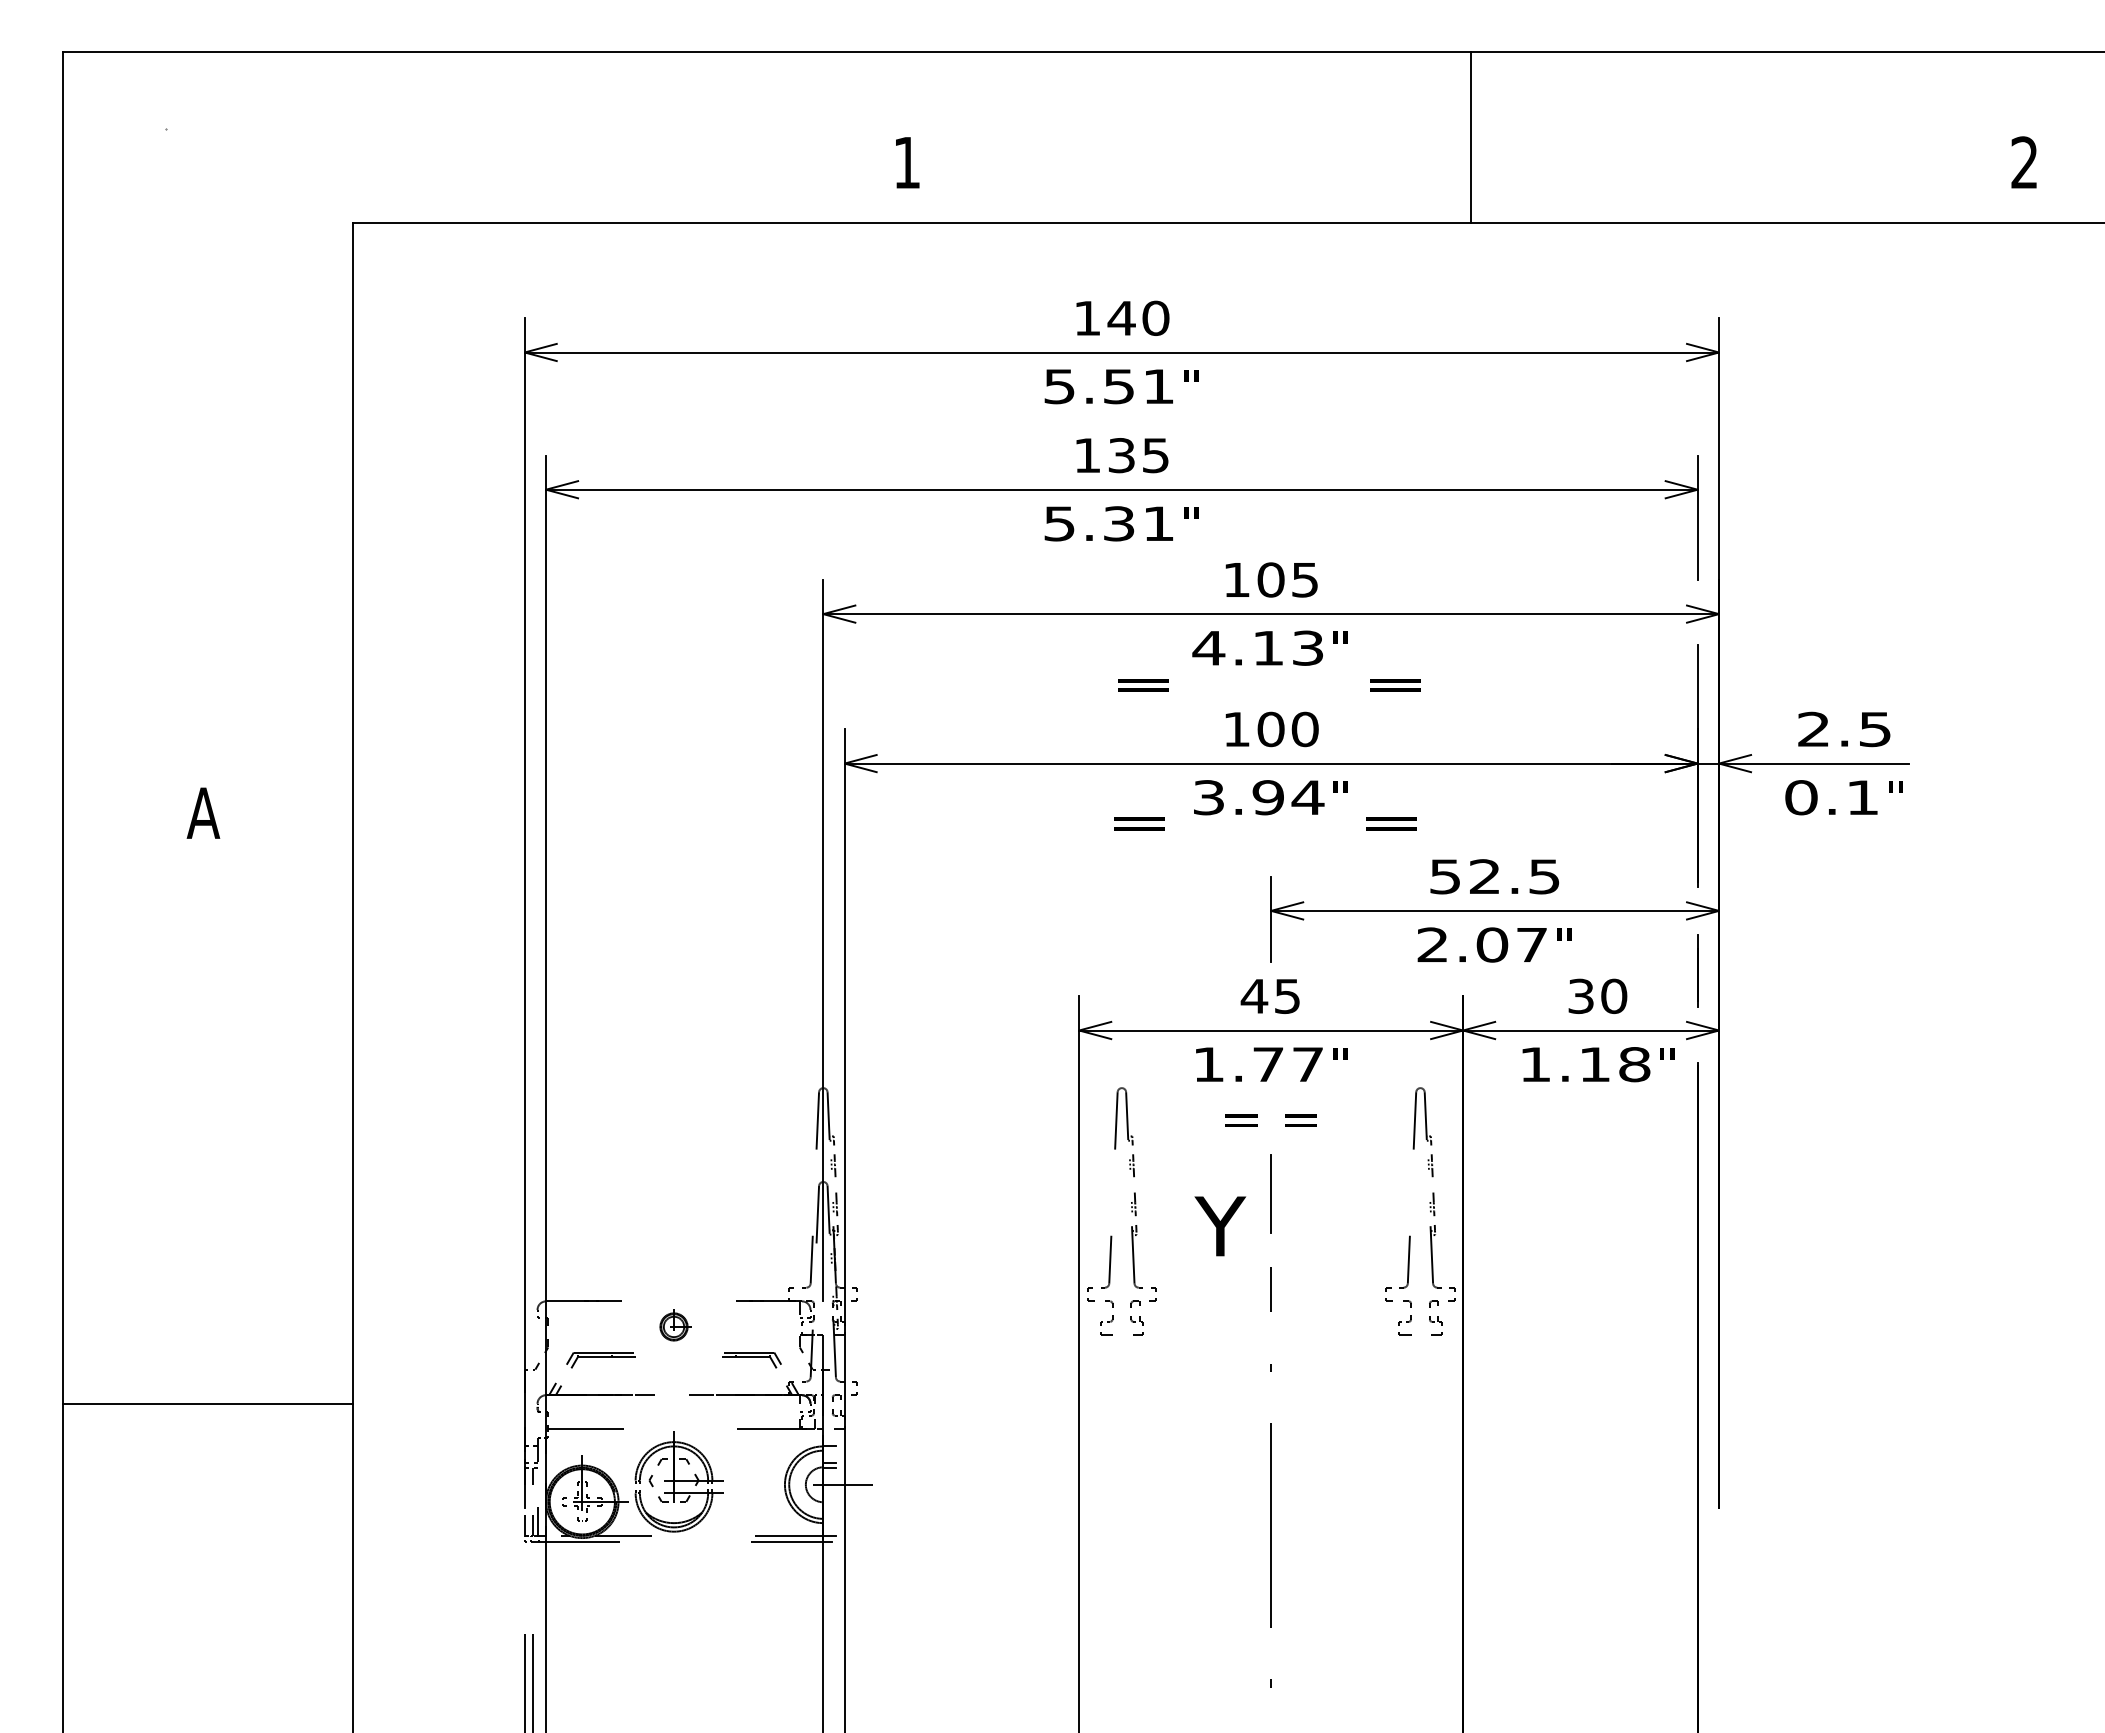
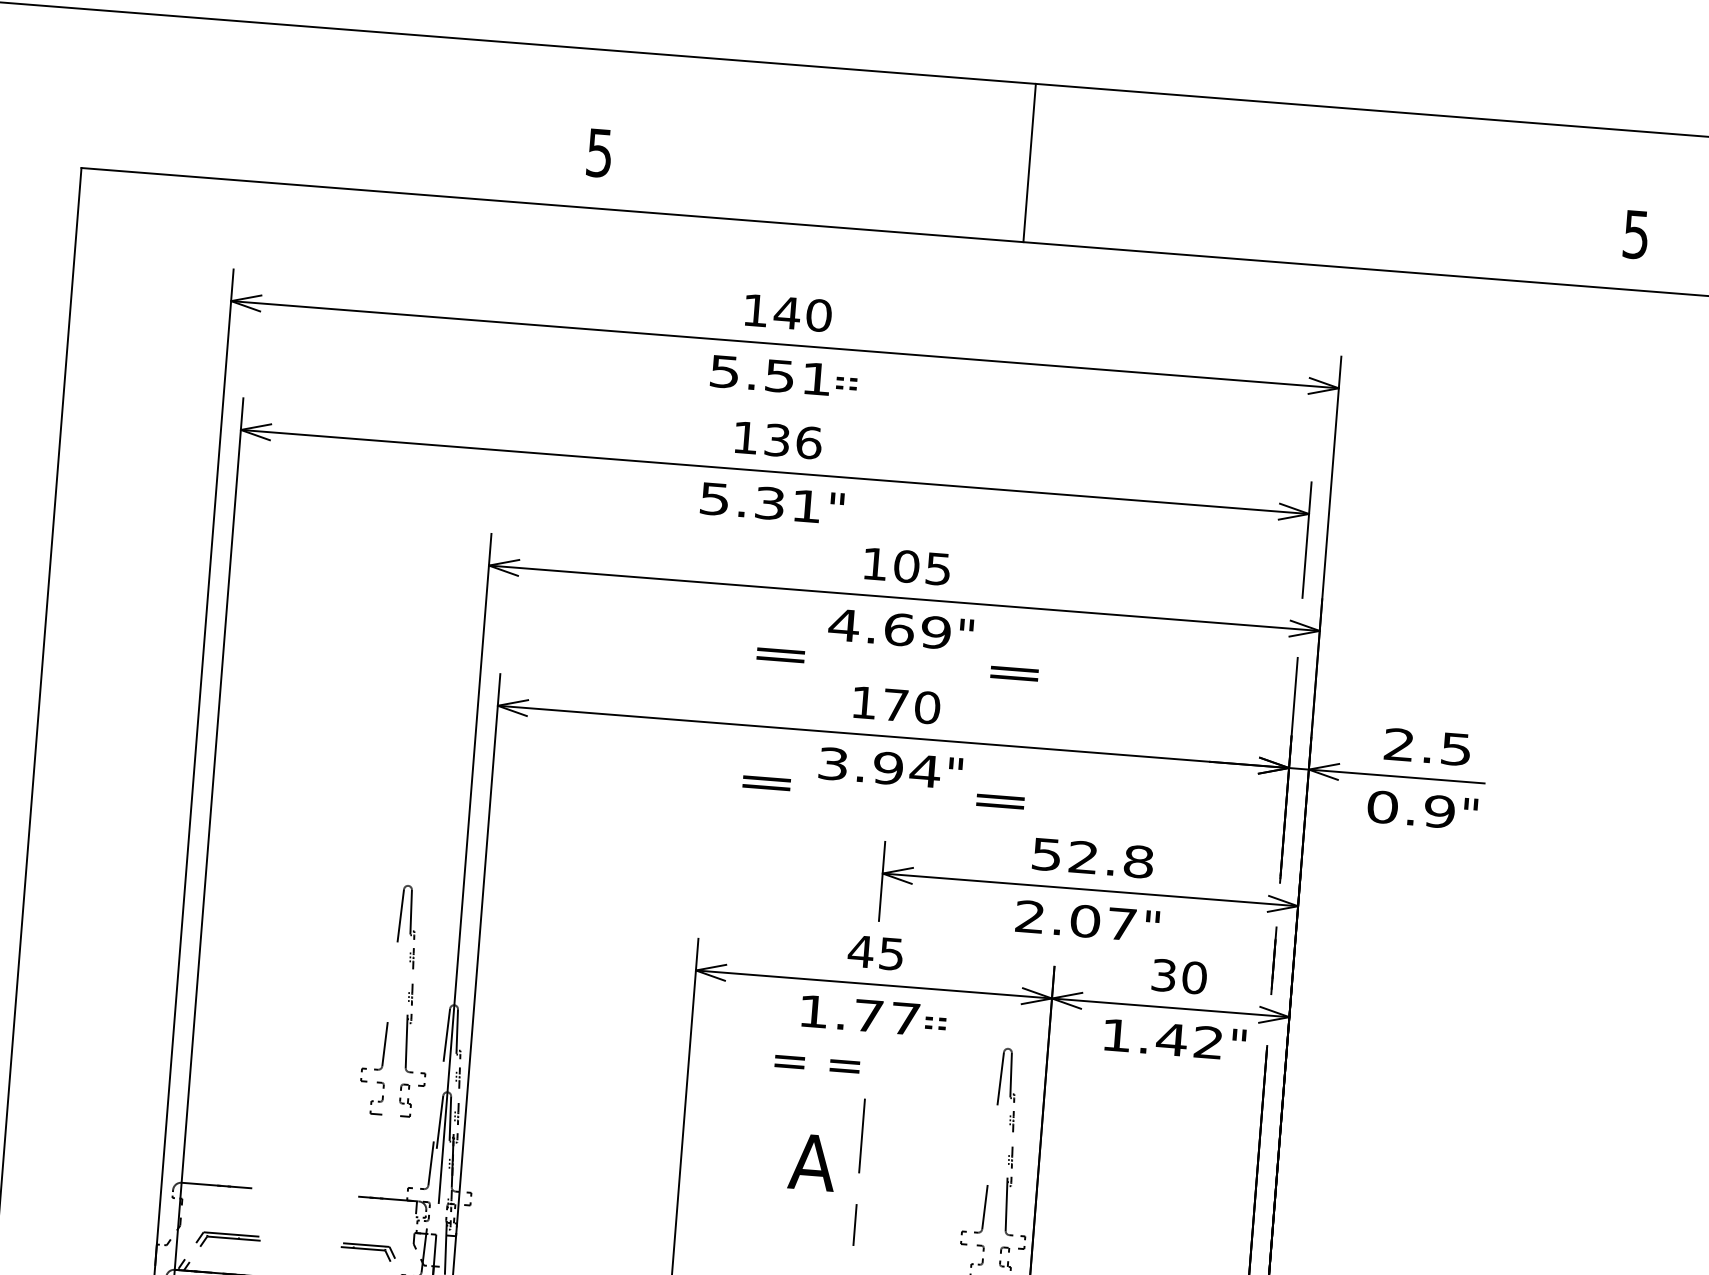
line: (1470, 136) -> (1029, 162), moved
text: (2024, 162) -> (1636, 234), 2 -> 5
text: (906, 163) -> (599, 153), 1 -> 5
text: (1191, 382) -> (847, 377), " -> = =
text: (1155, 455) -> (808, 442), 135 -> 136
text: (1288, 647) -> (918, 630), 4.13 -> 4.69
text: (1270, 729) -> (895, 705), 100 -> 170
text: (1862, 797) -> (1439, 811), 0.1 -> 0.9
text: (1544, 876) -> (1138, 861), 52.5 -> 52.8
text: (1340, 1060) -> (936, 1017), " -> = =
text: (1614, 1064) -> (1189, 1041), 1.18 -> 1.42
text: (1270, 1120) -> (816, 1063), moved
part: (1131, 1211) -> (408, 1001), moved
text: (1220, 1226) -> (812, 1162), Y -> A
part: (675, 1325) -> (299, 1214), removed

